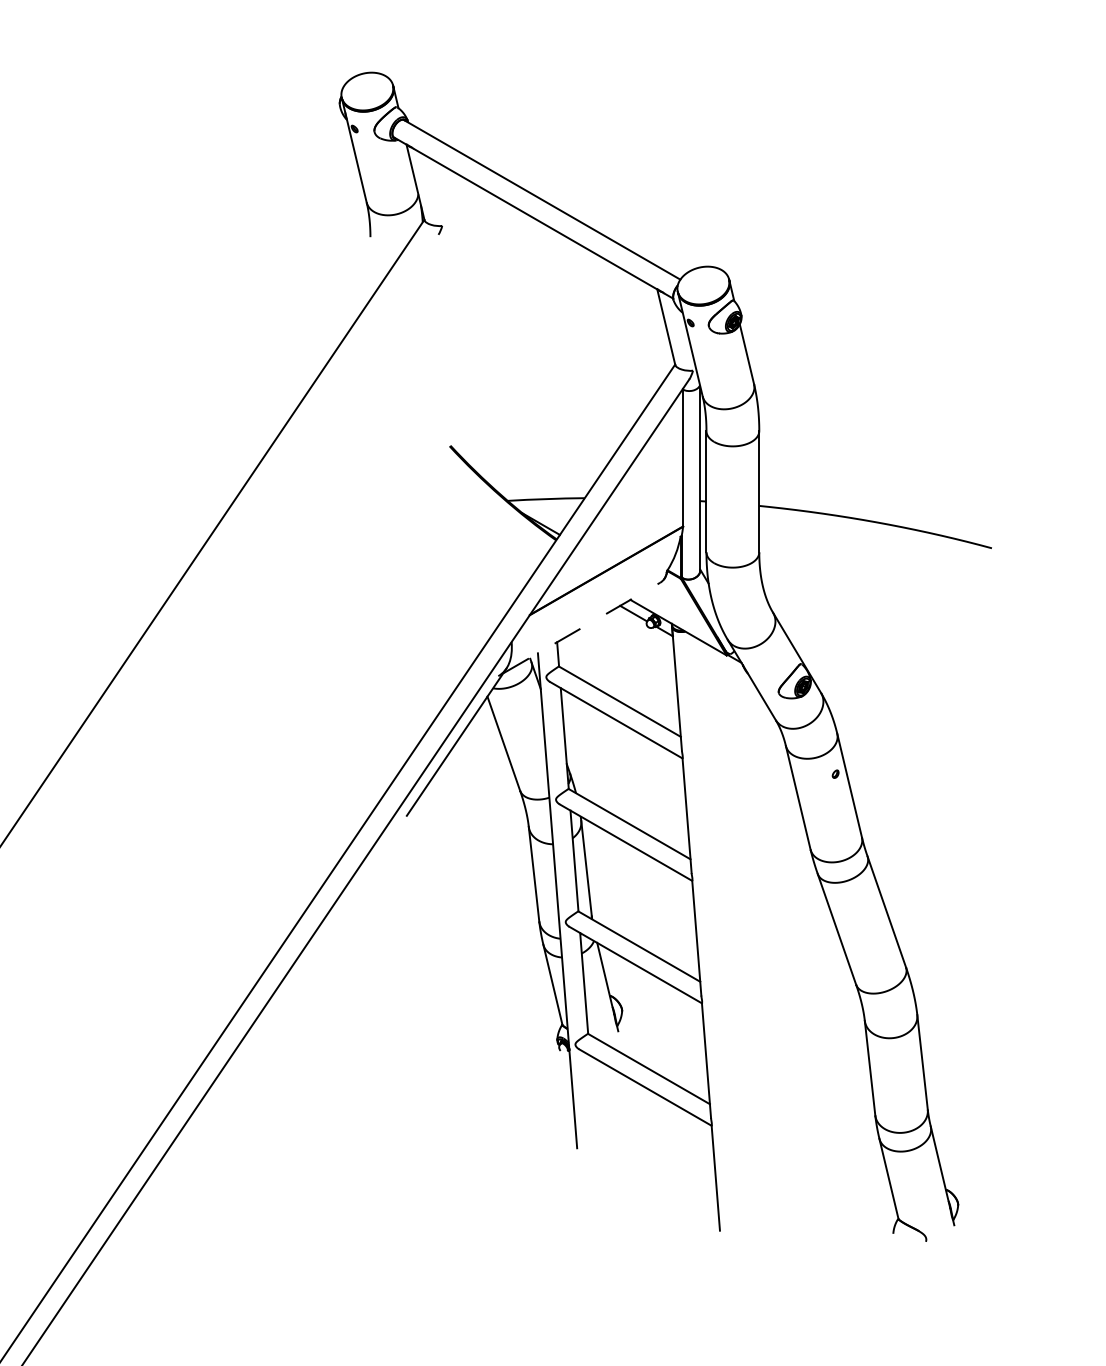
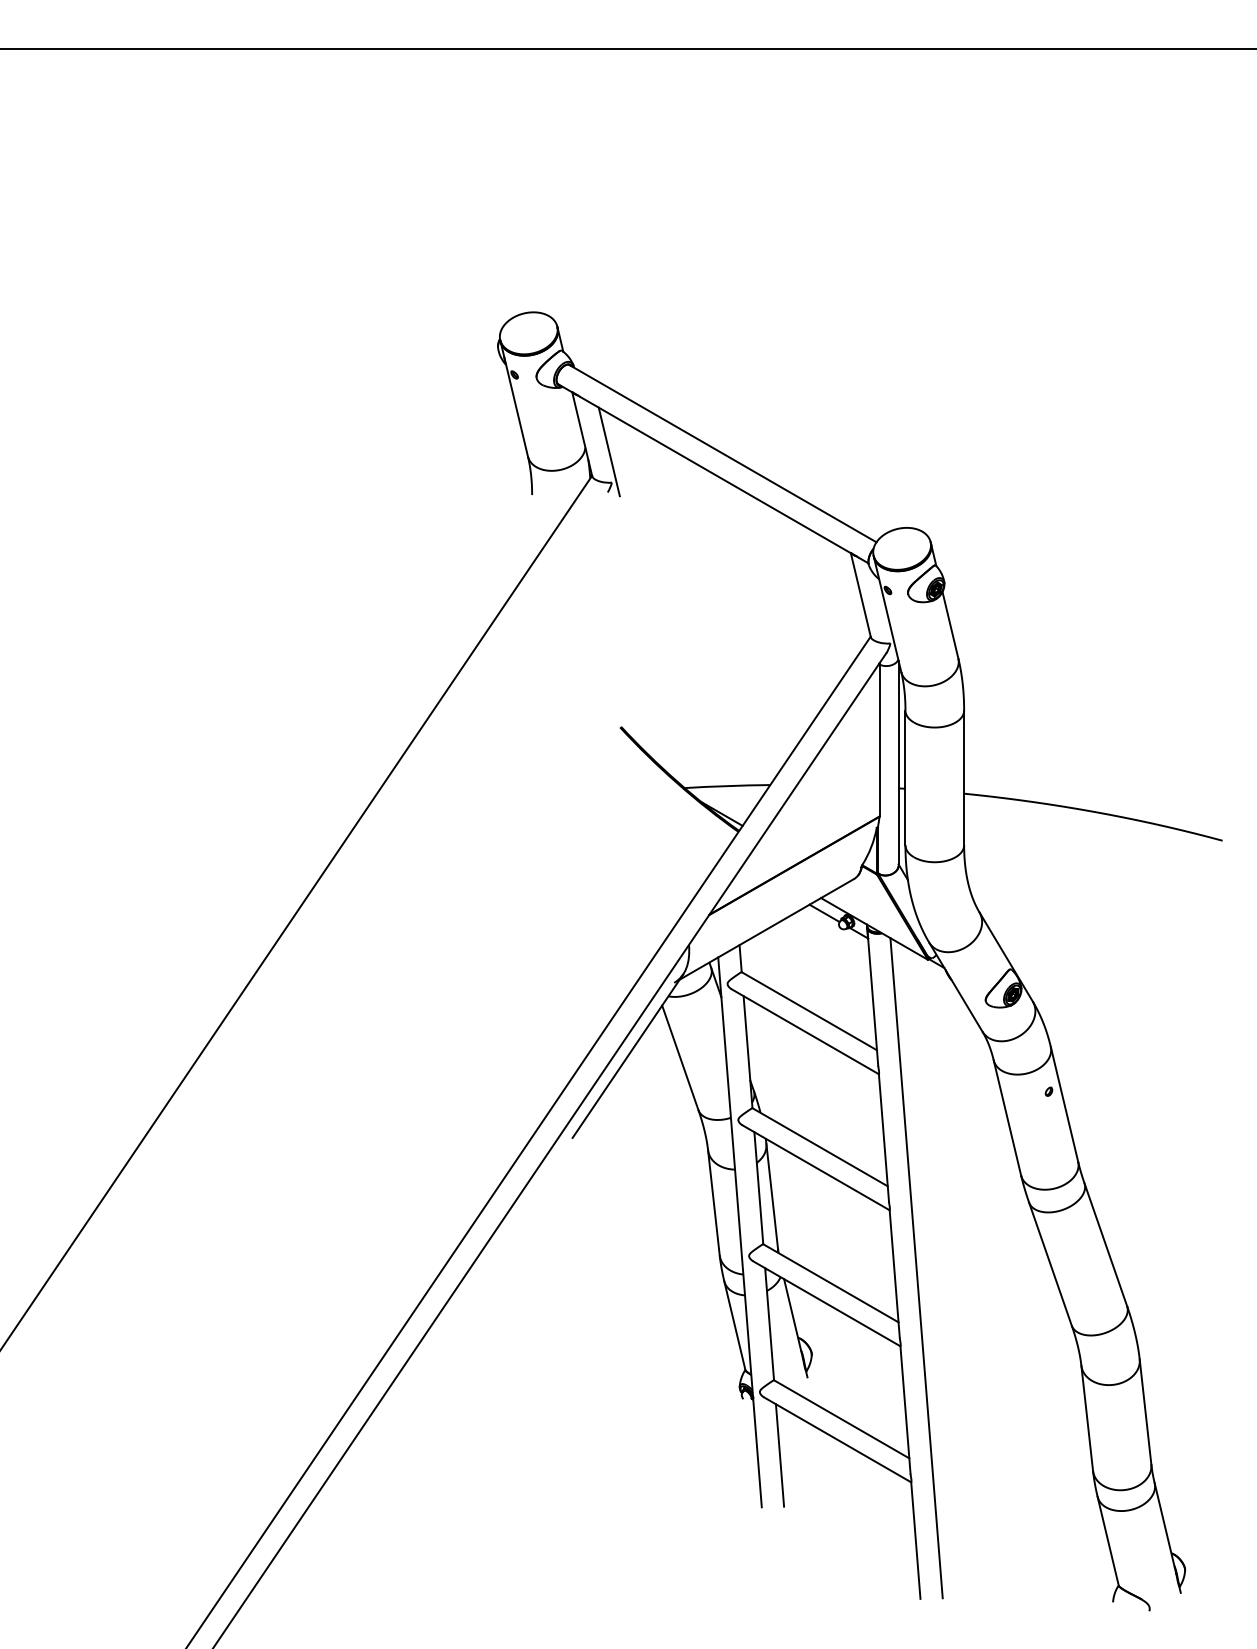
line: (439, 197) -> (608, 451), added
line: (581, 628) -> (766, 929), dashed -> solid
line: (716, 933) -> (916, 1268), added
line: (593, 1101) -> (779, 1455), added

